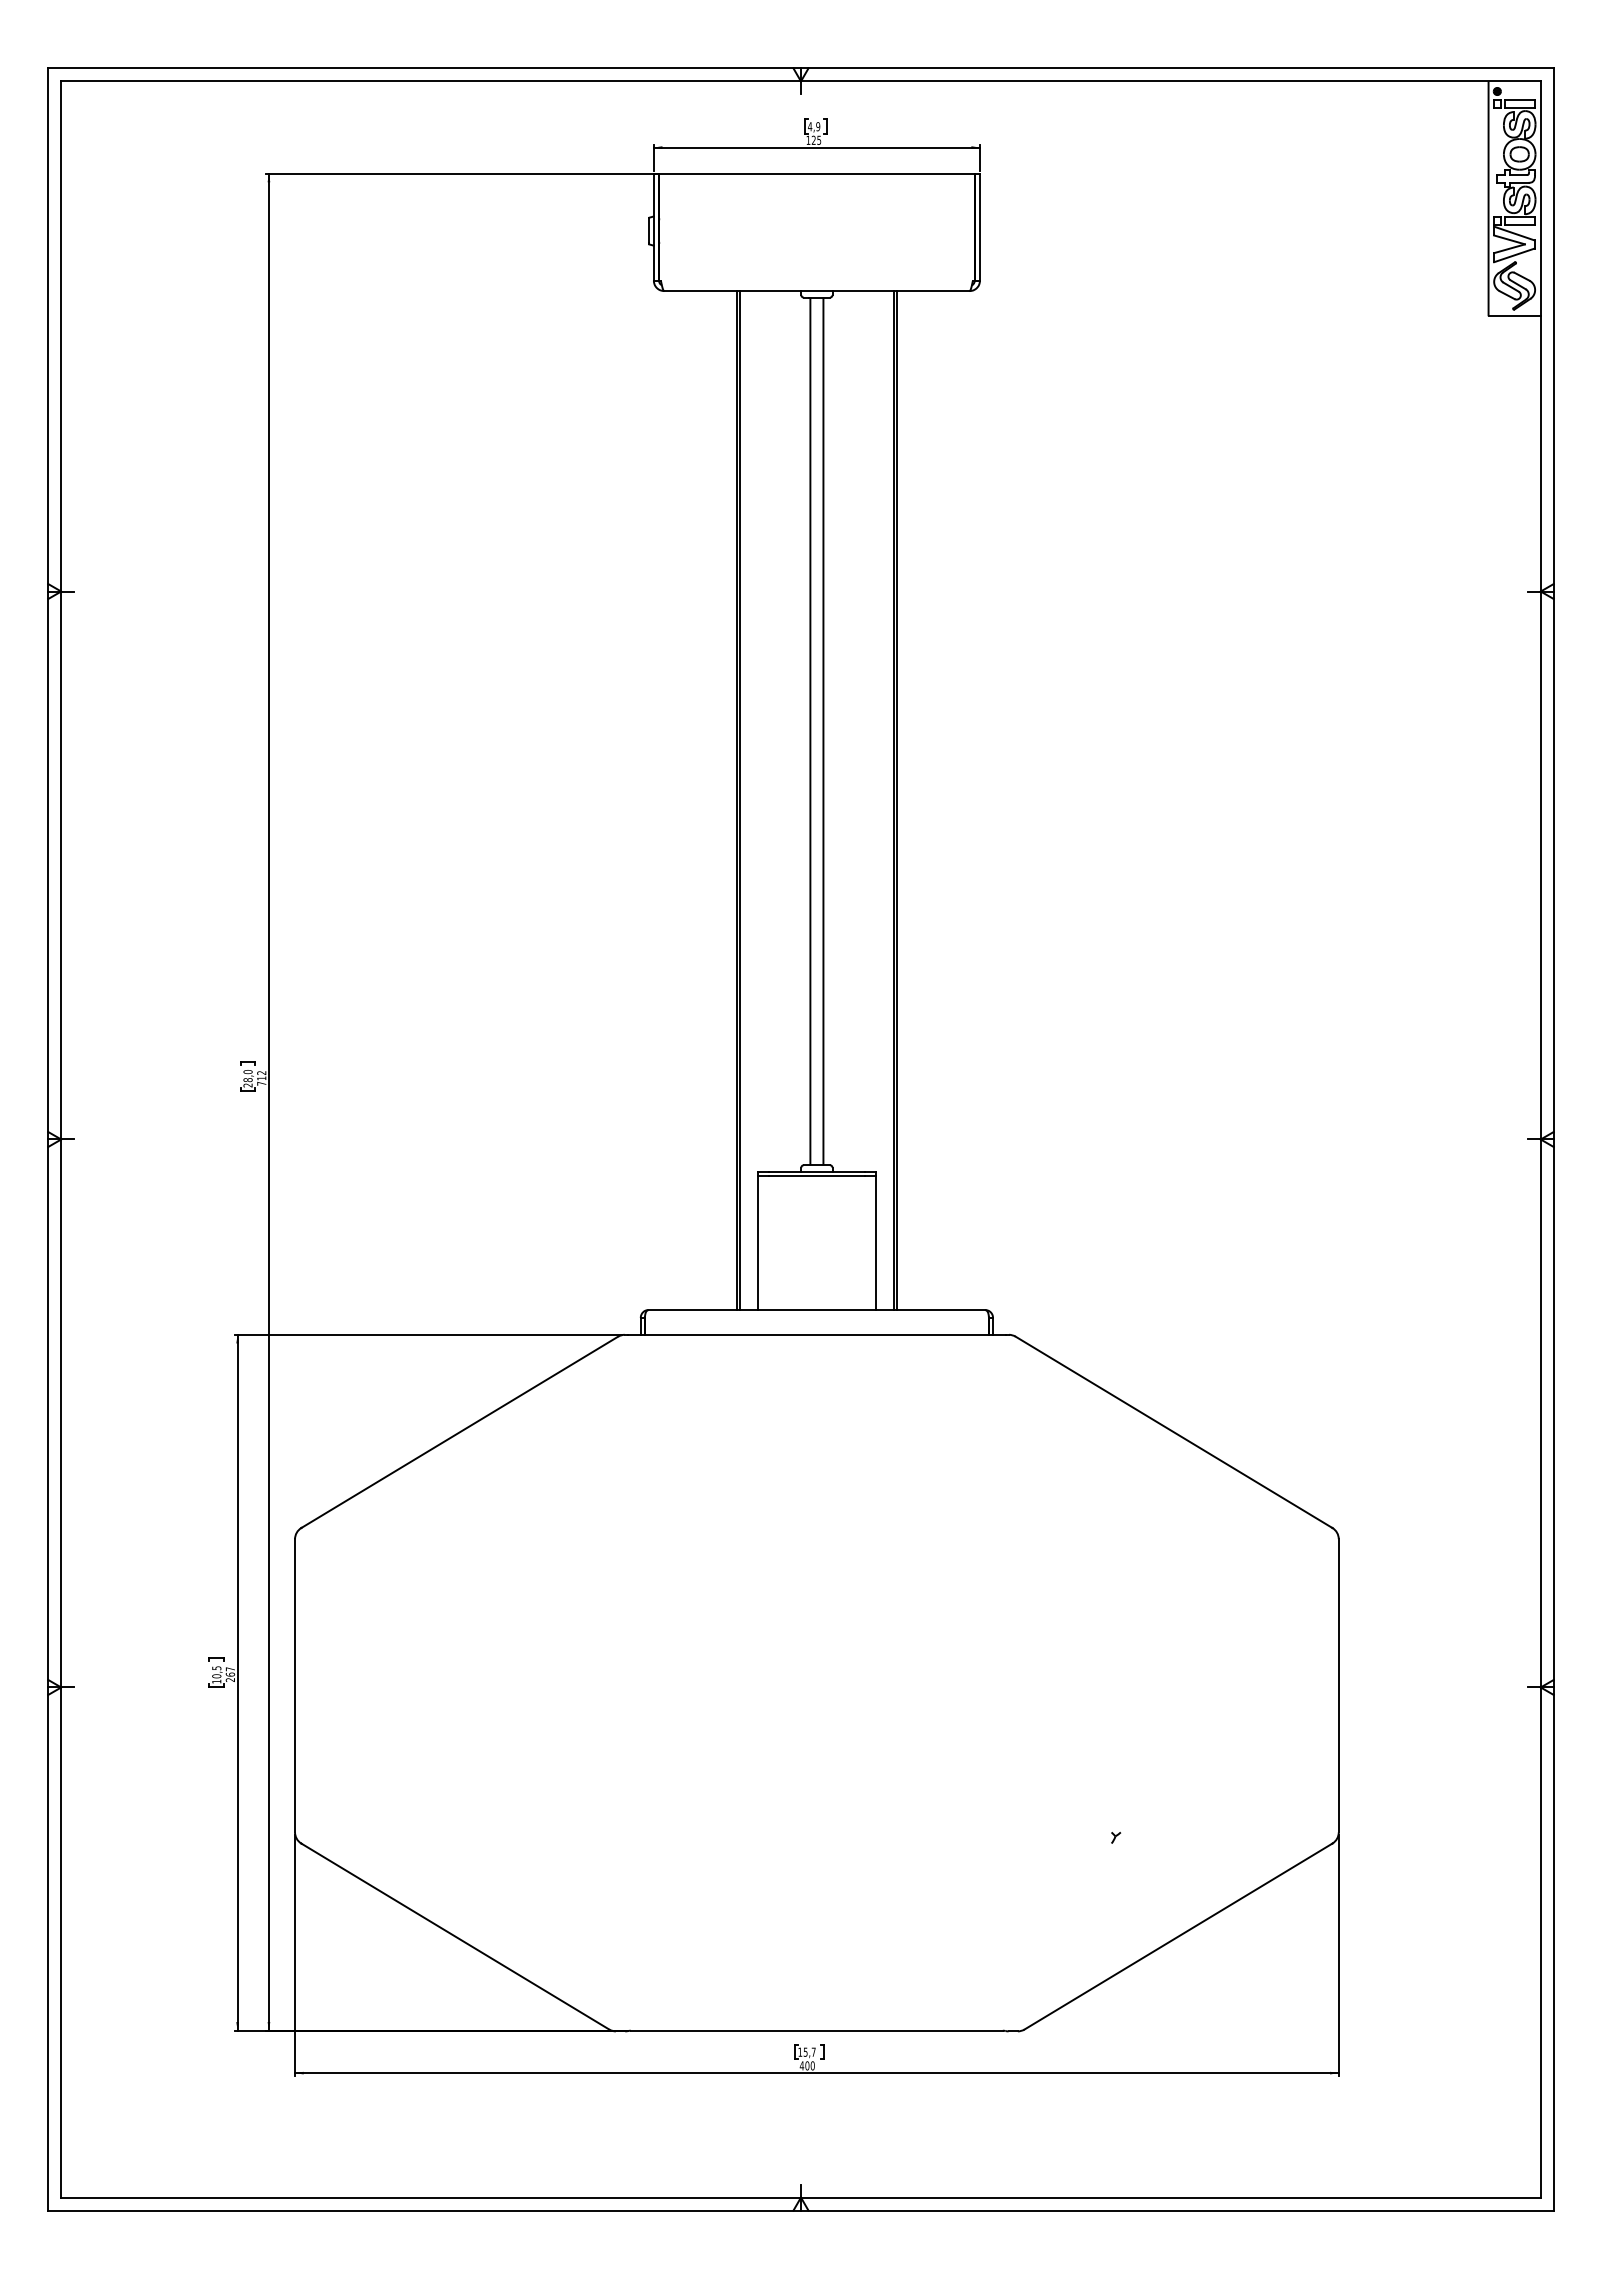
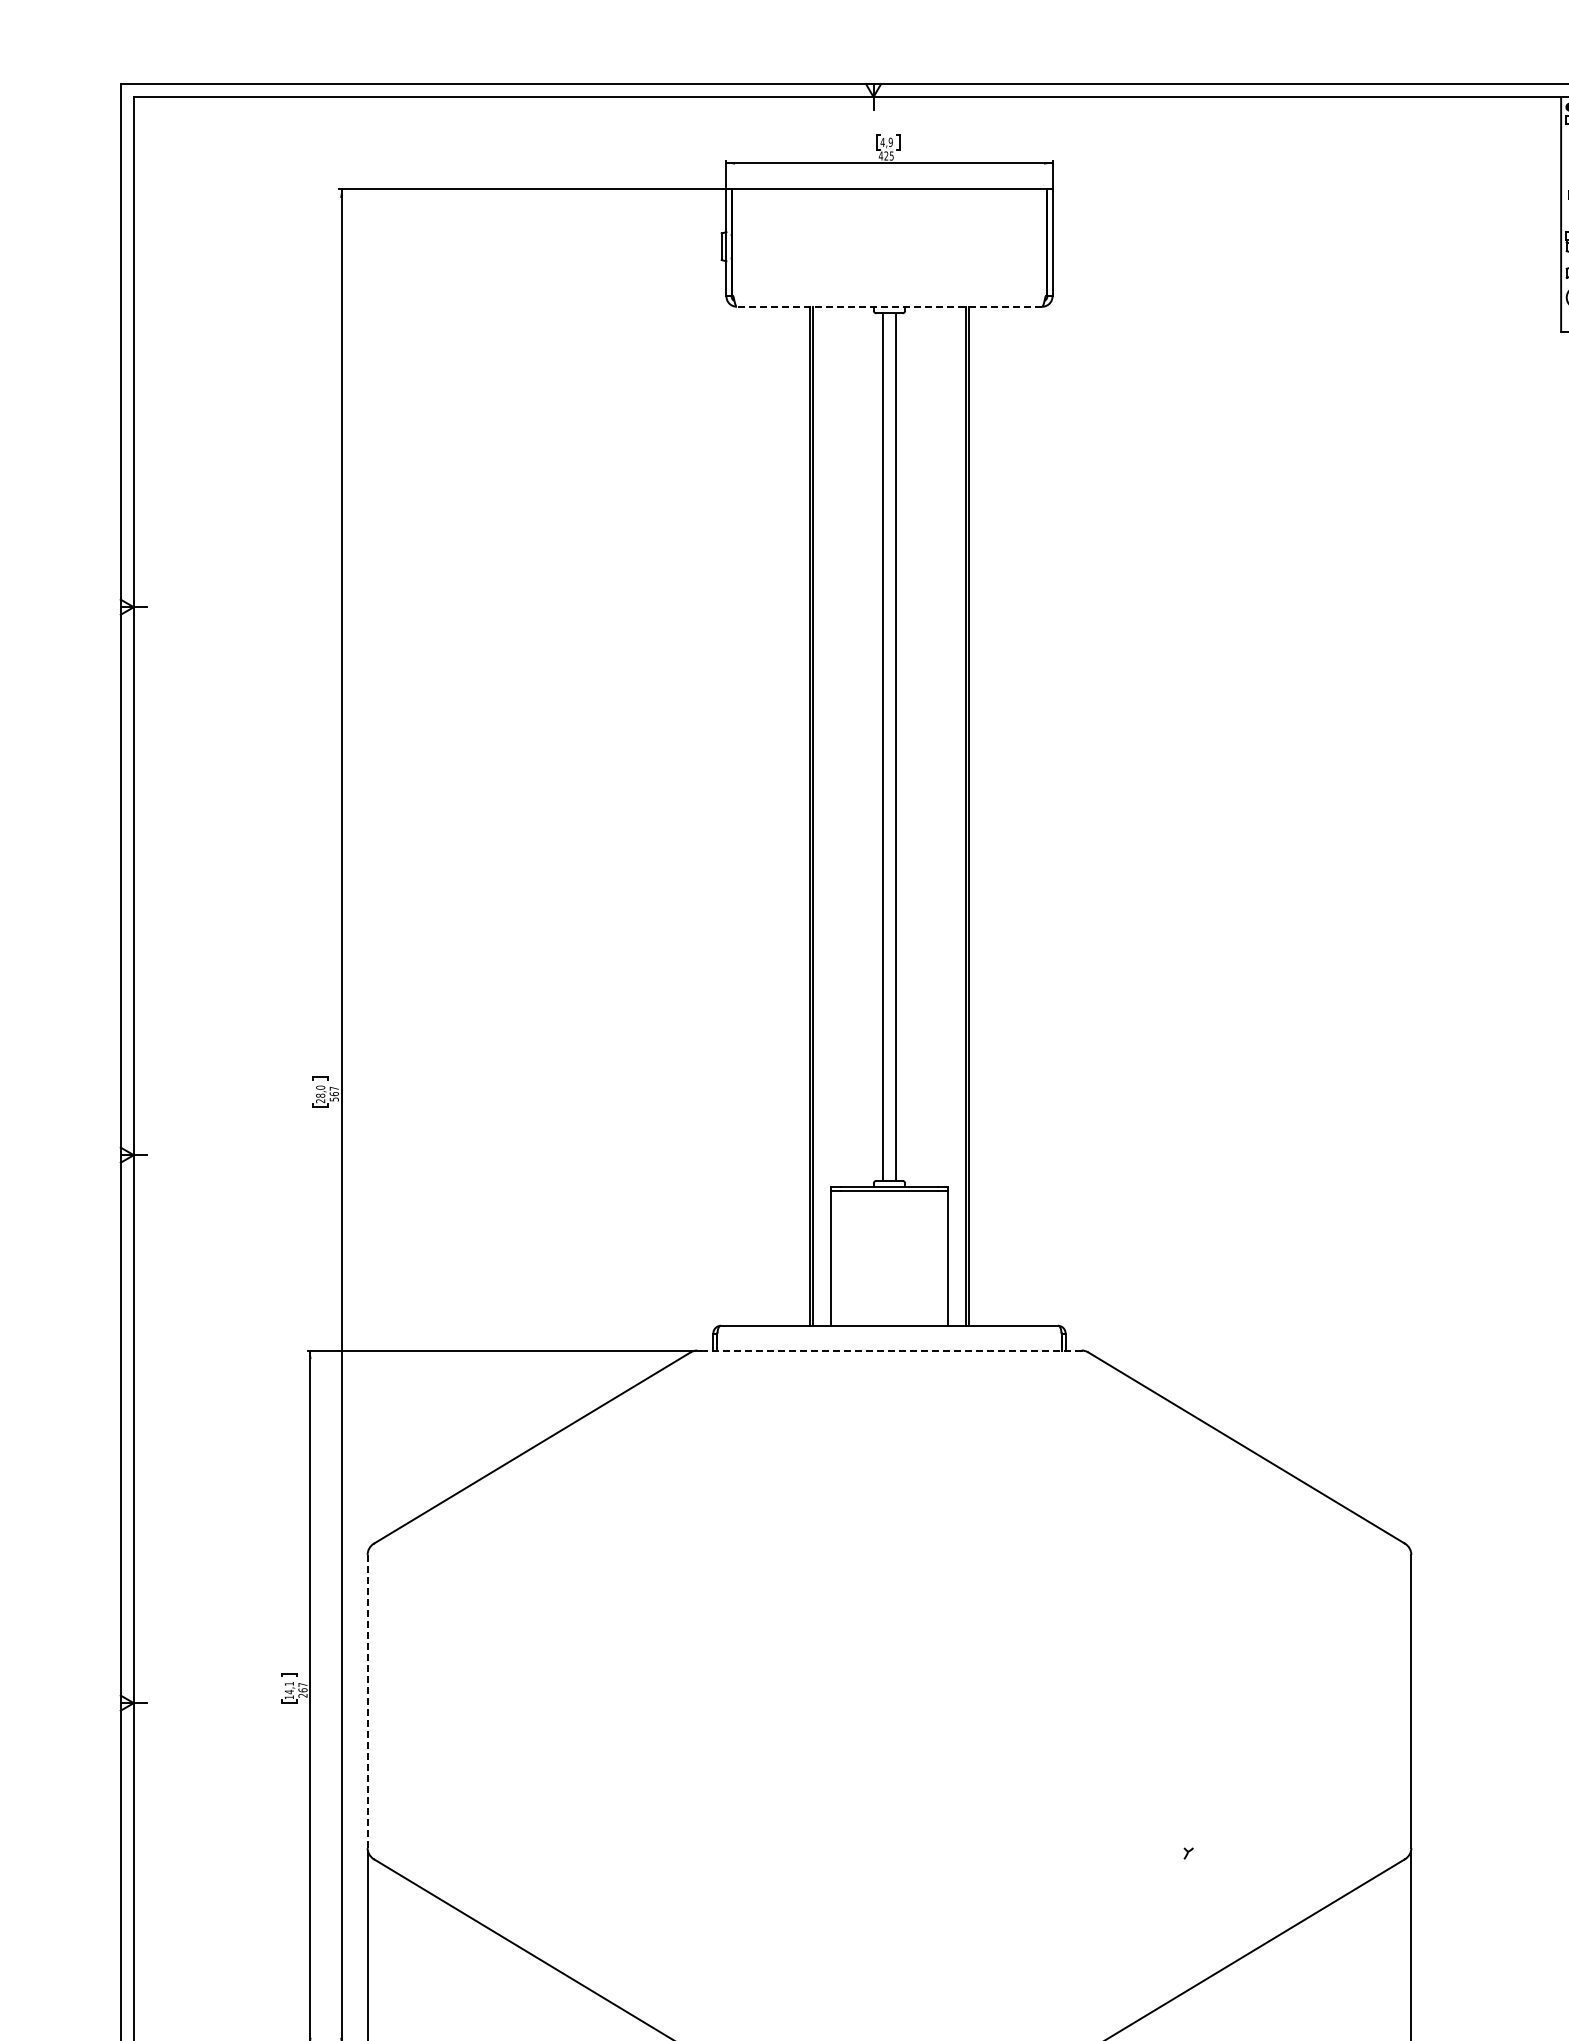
text: (808, 139) -> (881, 155), 125 -> 425
line: (816, 291) -> (889, 307), solid -> dashed
text: (261, 1078) -> (334, 1094), 712 -> 567
line: (816, 1334) -> (889, 1350), solid -> dashed
text: (216, 1672) -> (289, 1688), 10,5 -> 14,1
line: (295, 1685) -> (368, 1701), solid -> dashed

